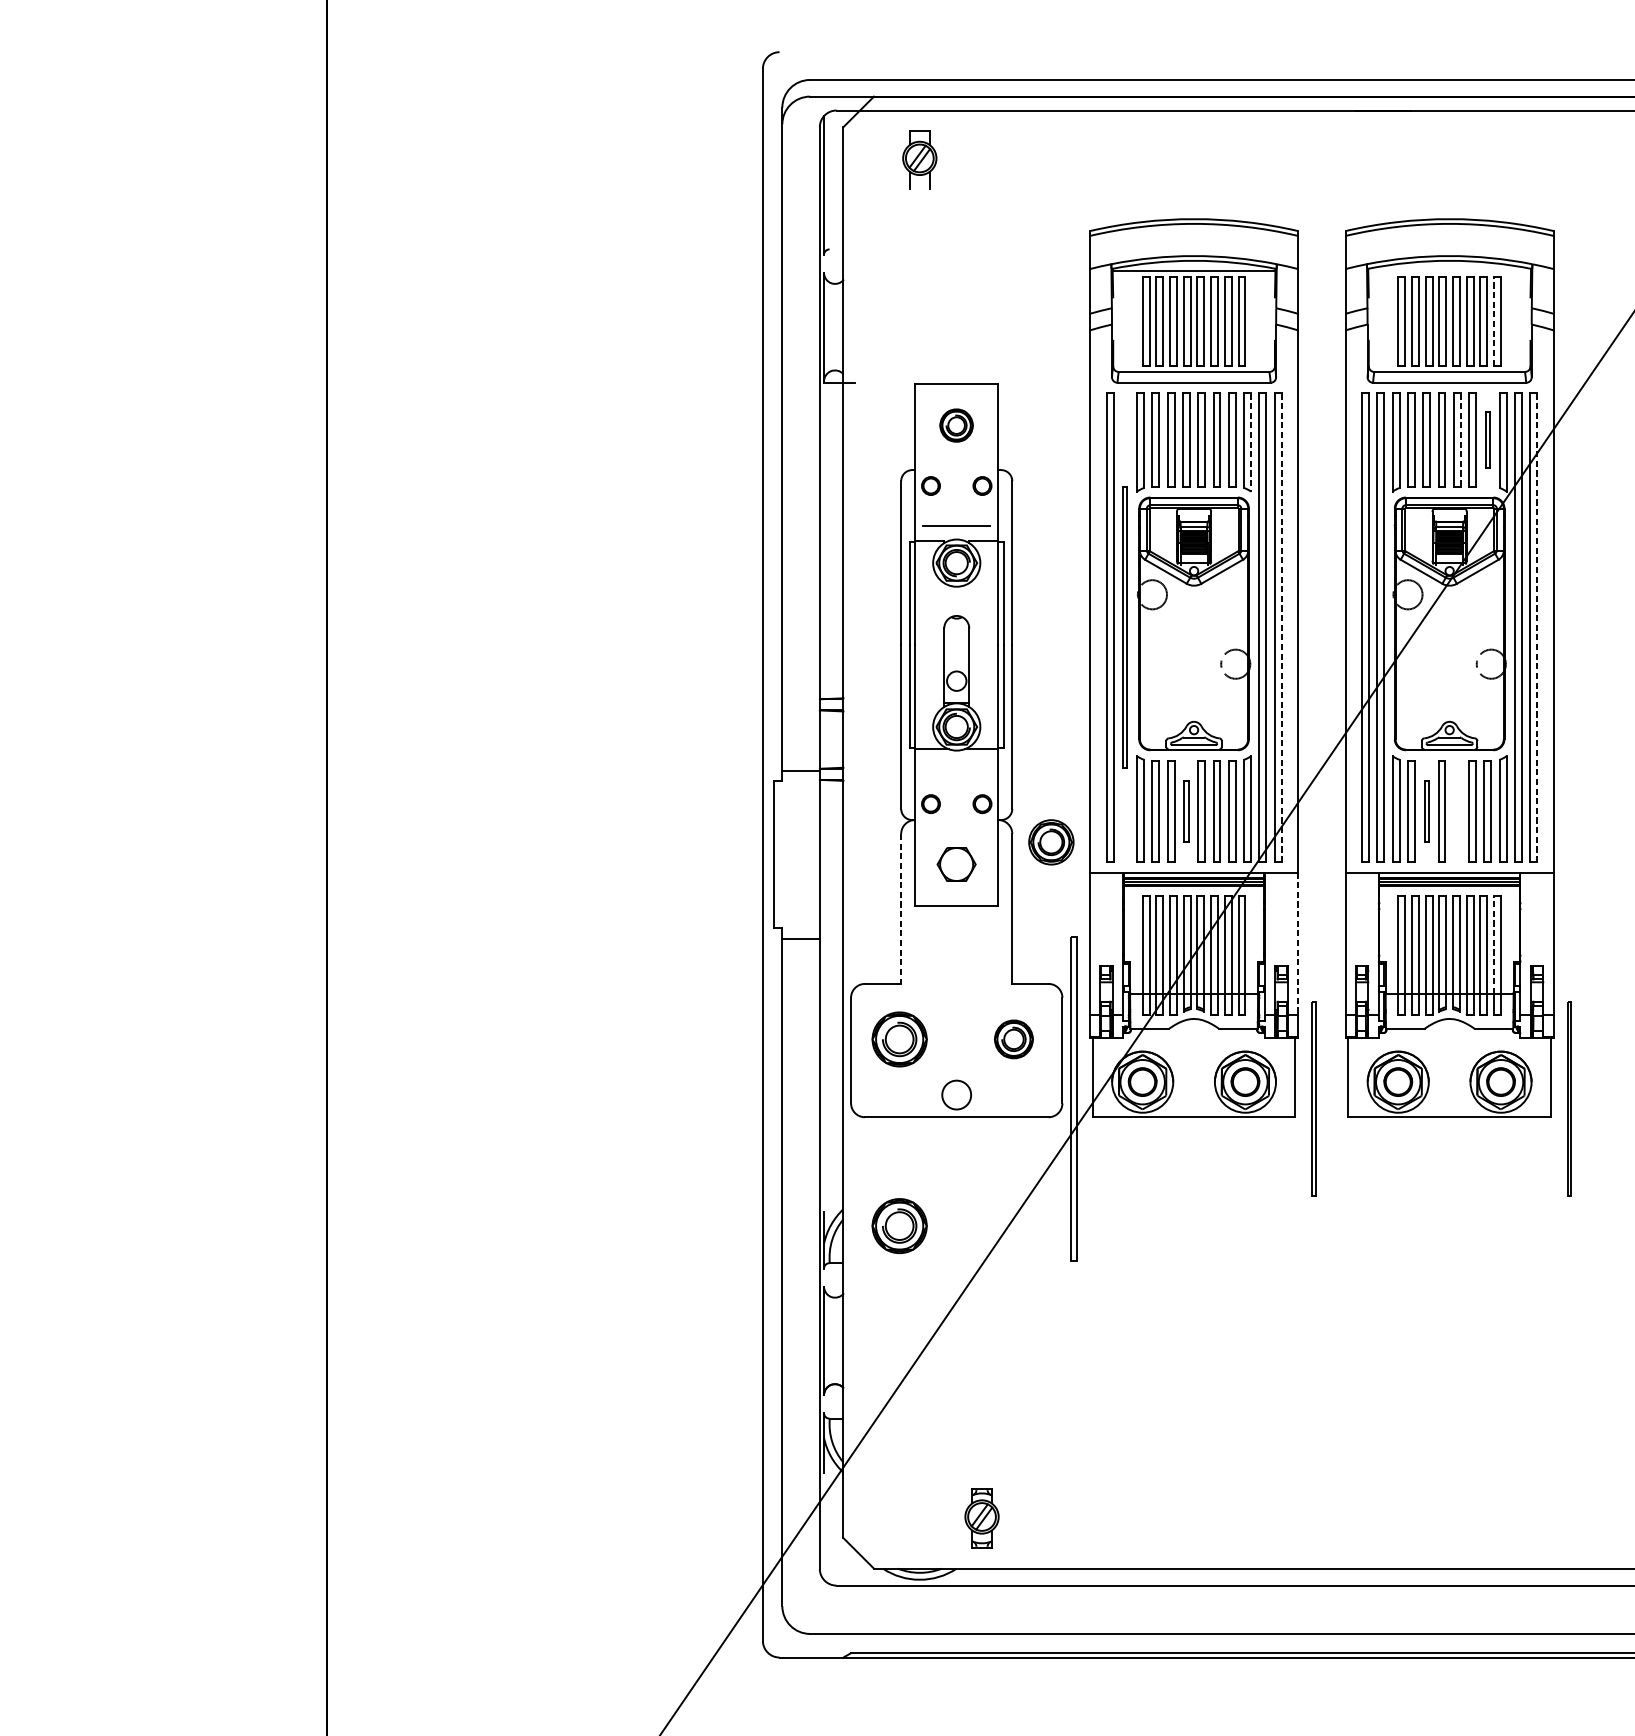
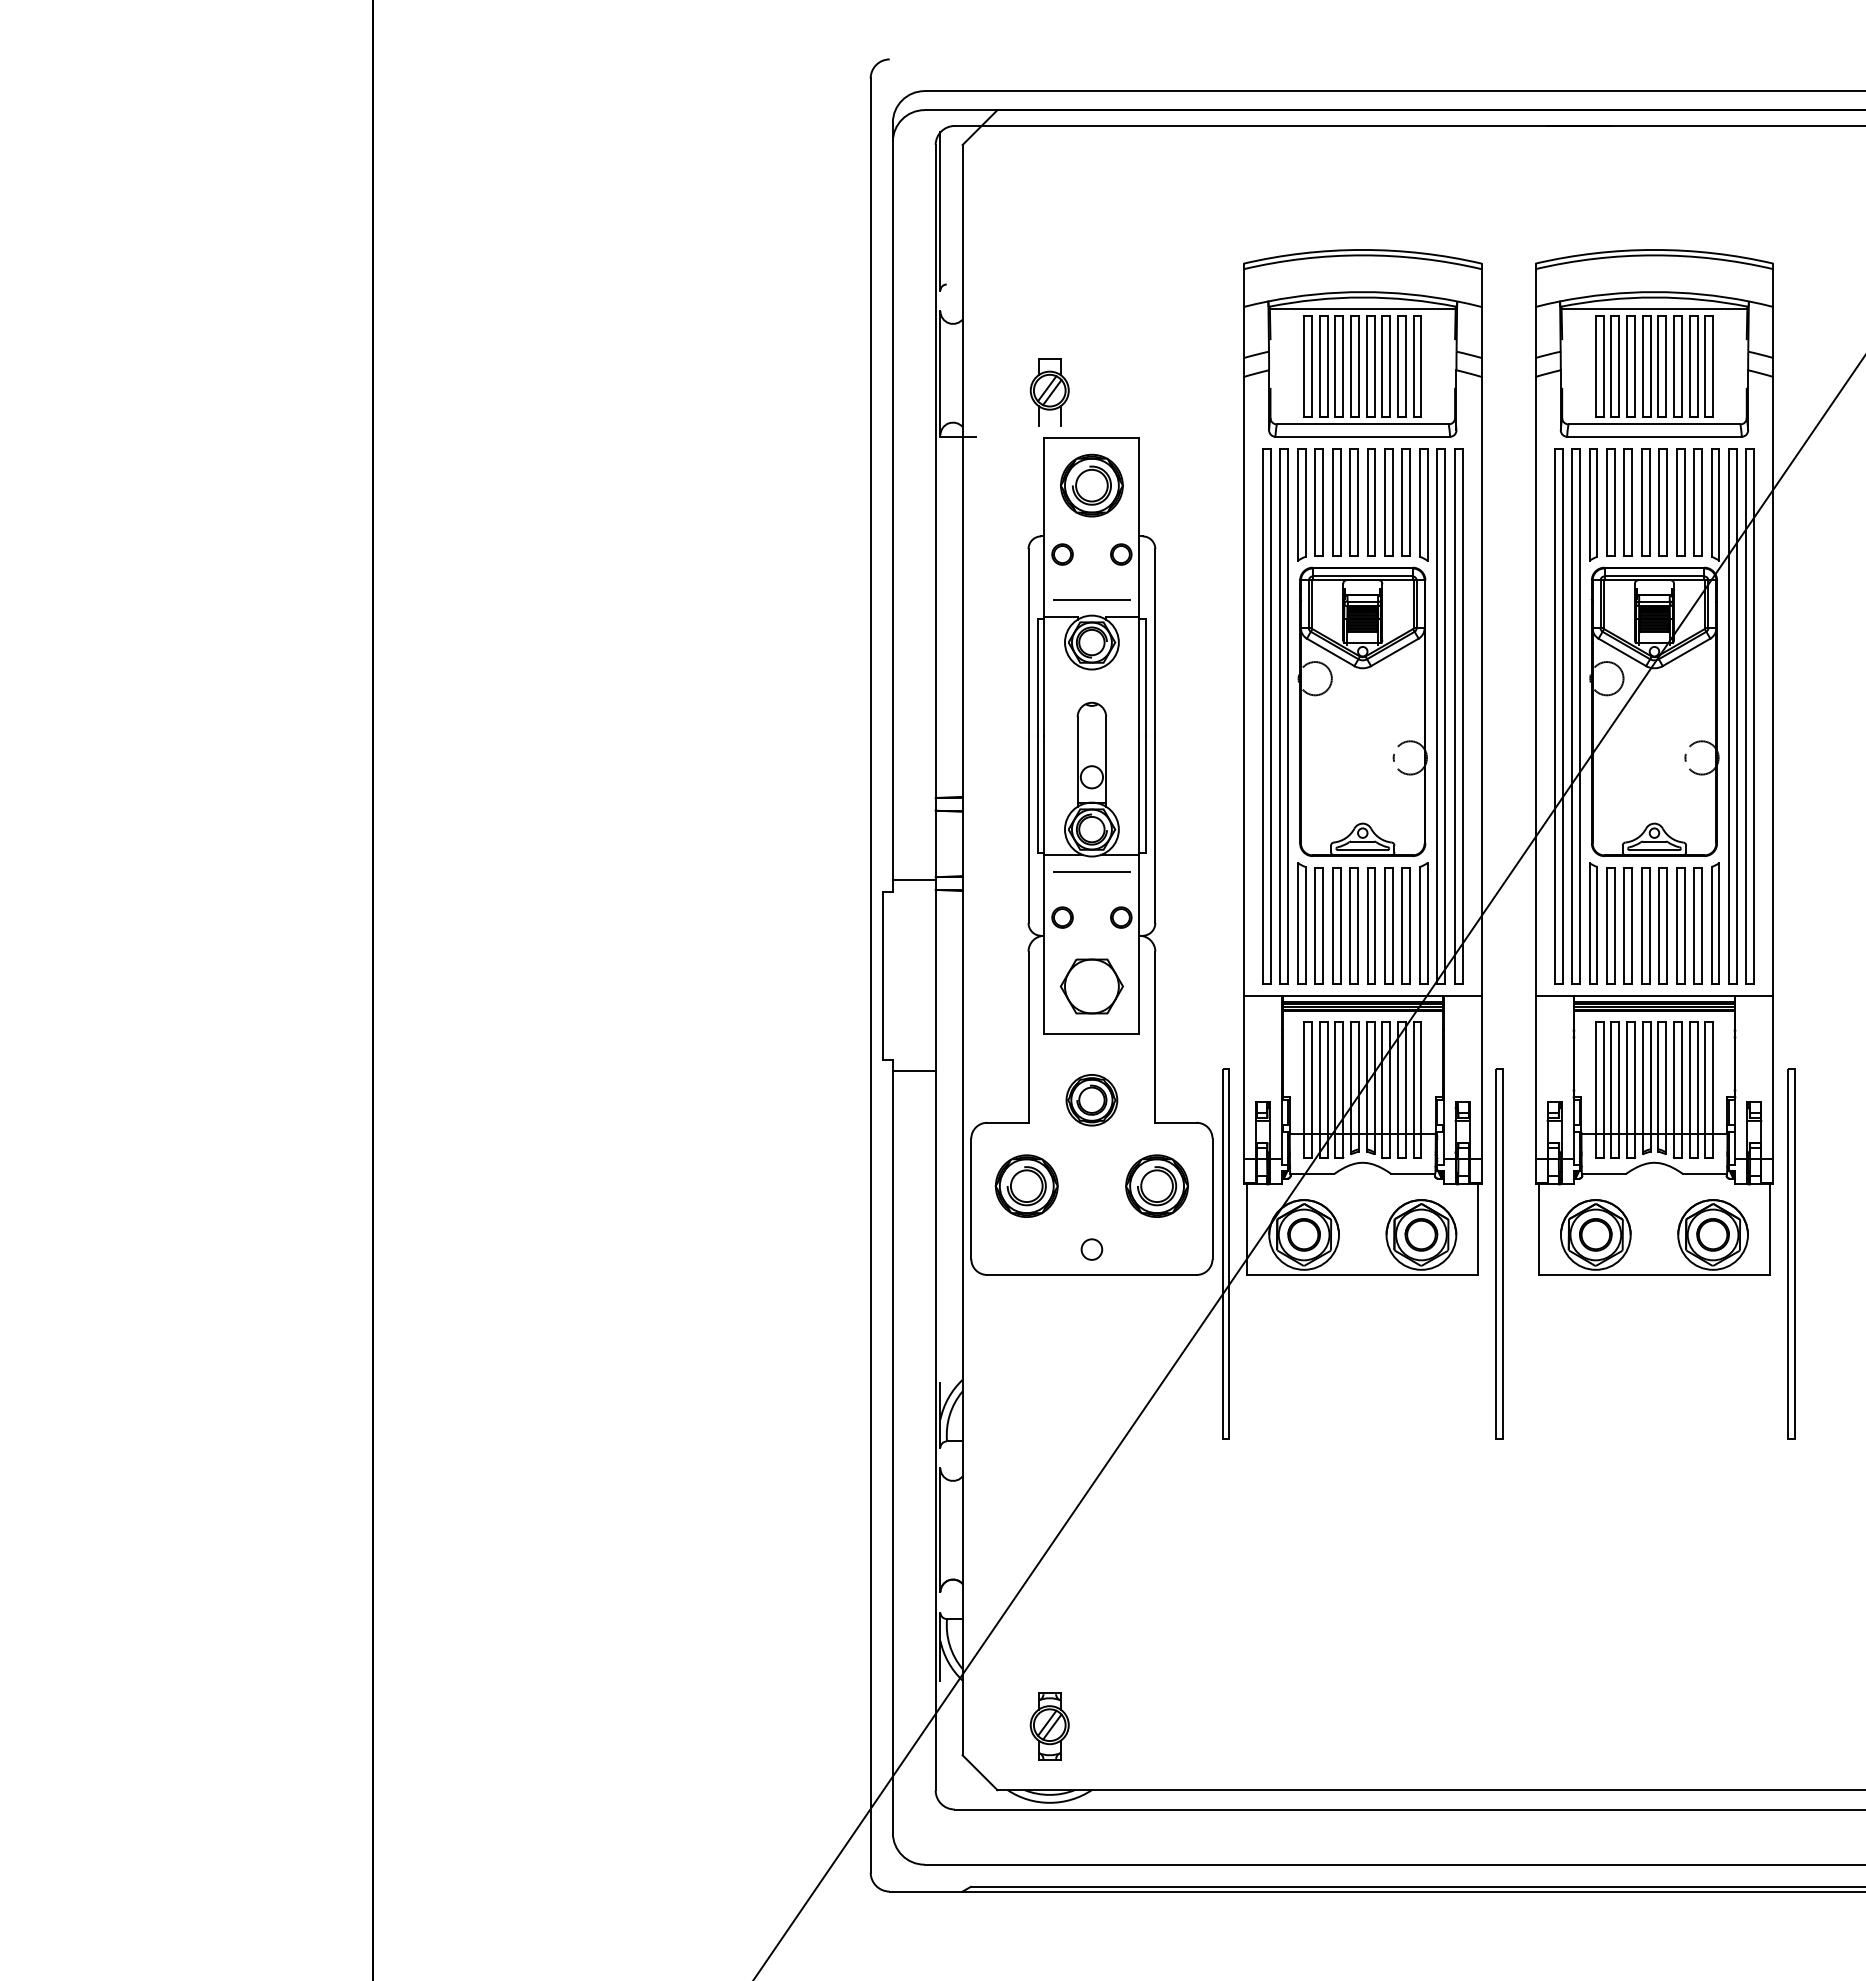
part: (919, 160) -> (1049, 392), moved
line: (1449, 271) -> (1654, 309), added
line: (1494, 321) -> (1705, 366), dashed -> solid
part: (956, 425) -> (1091, 485), size x1.67
line: (1461, 440) -> (1667, 502), dashed -> solid
part: (1487, 440) -> (1697, 502), size x1.67
line: (1250, 443) -> (1427, 505), dashed -> solid
part: (1124, 627) -> (1283, 716), size x1.67
line: (1281, 627) -> (1462, 716), dashed -> solid
line: (1537, 627) -> (1754, 716), dashed -> solid
line: (956, 764) -> (1091, 872), added
part: (1185, 811) -> (1353, 925), size x1.67
part: (1426, 811) -> (1627, 925), size x1.67
part: (1456, 811) -> (1662, 925), added
part: (1051, 842) -> (1091, 1100), moved
part: (956, 864) -> (1091, 986), size x1.43
line: (901, 909) -> (1028, 1037), dashed -> solid
line: (1298, 944) -> (1481, 1077), dashed -> solid
line: (1494, 944) -> (1705, 1077), dashed -> solid
part: (1014, 1038) -> (1157, 1185), size x1.43
circle: (956, 1094) -> (1091, 1249), size x0.62
part: (1313, 1098) -> (1499, 1253), size x1.67
part: (1569, 1098) -> (1791, 1253), size x1.67
part: (899, 1225) -> (1026, 1398), removed
part: (981, 1518) -> (1049, 1726), moved

